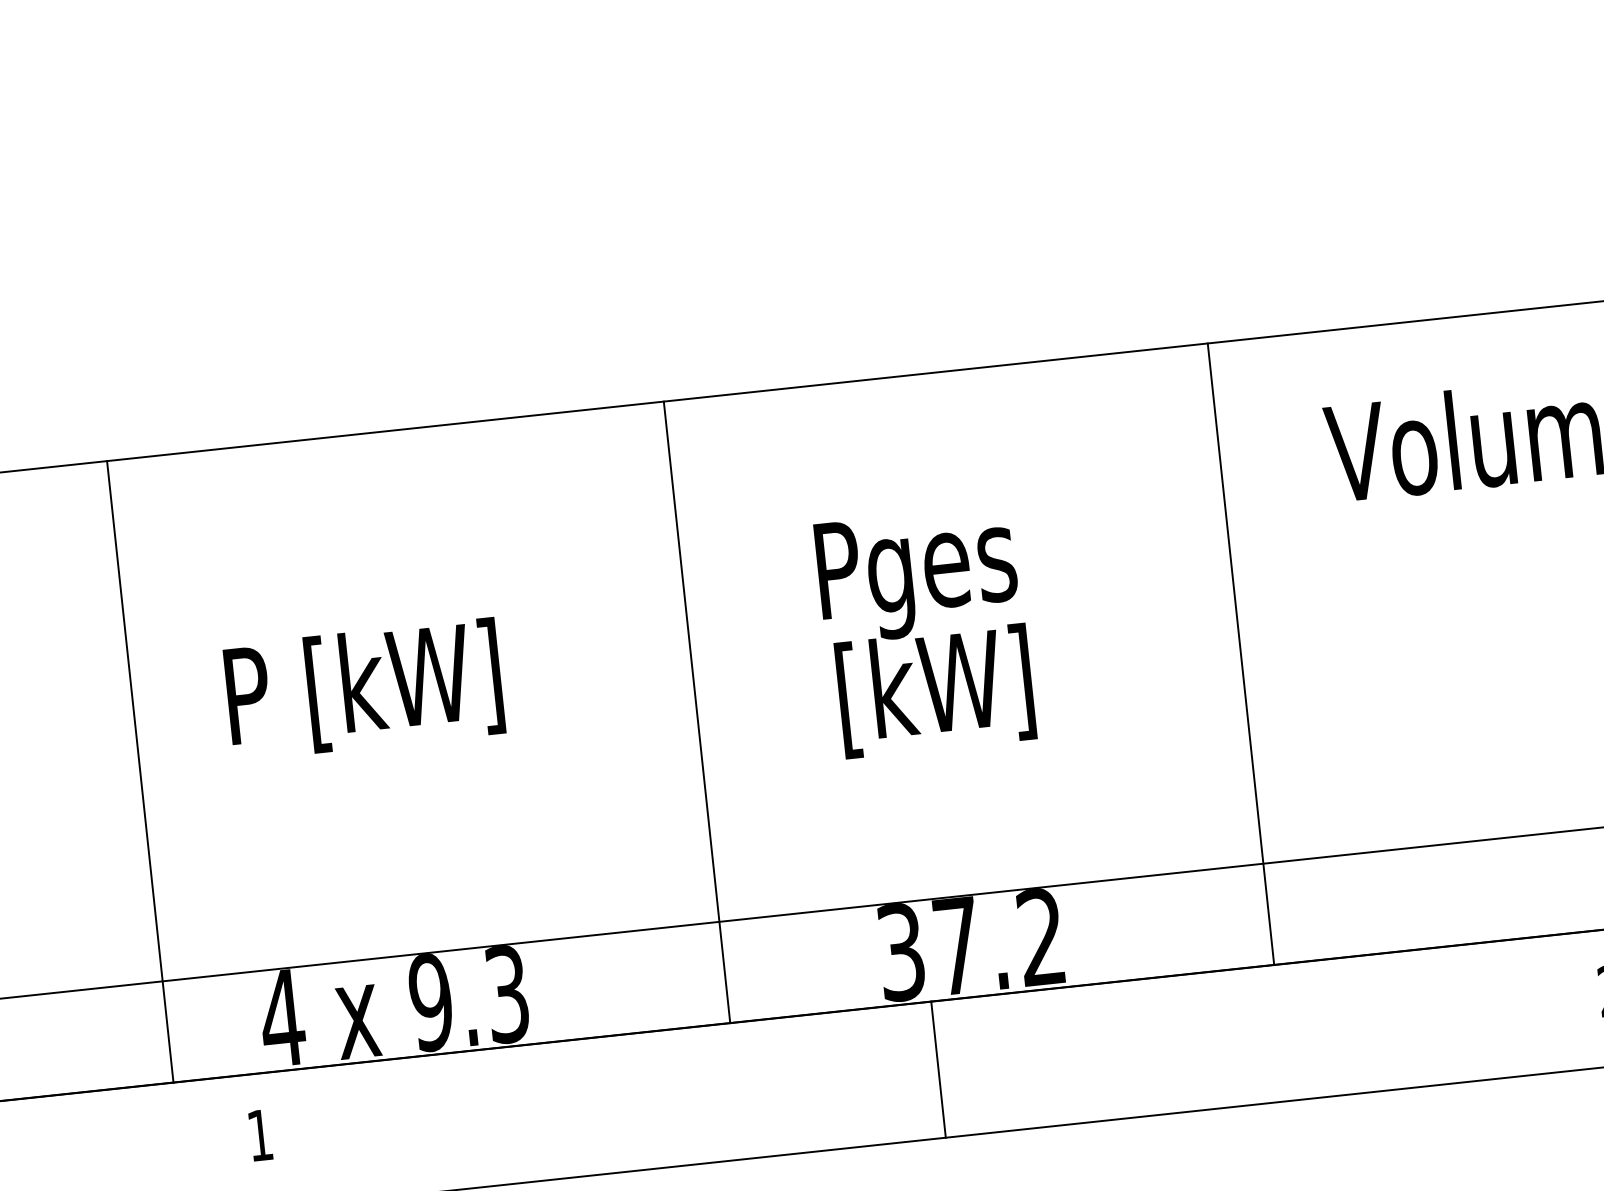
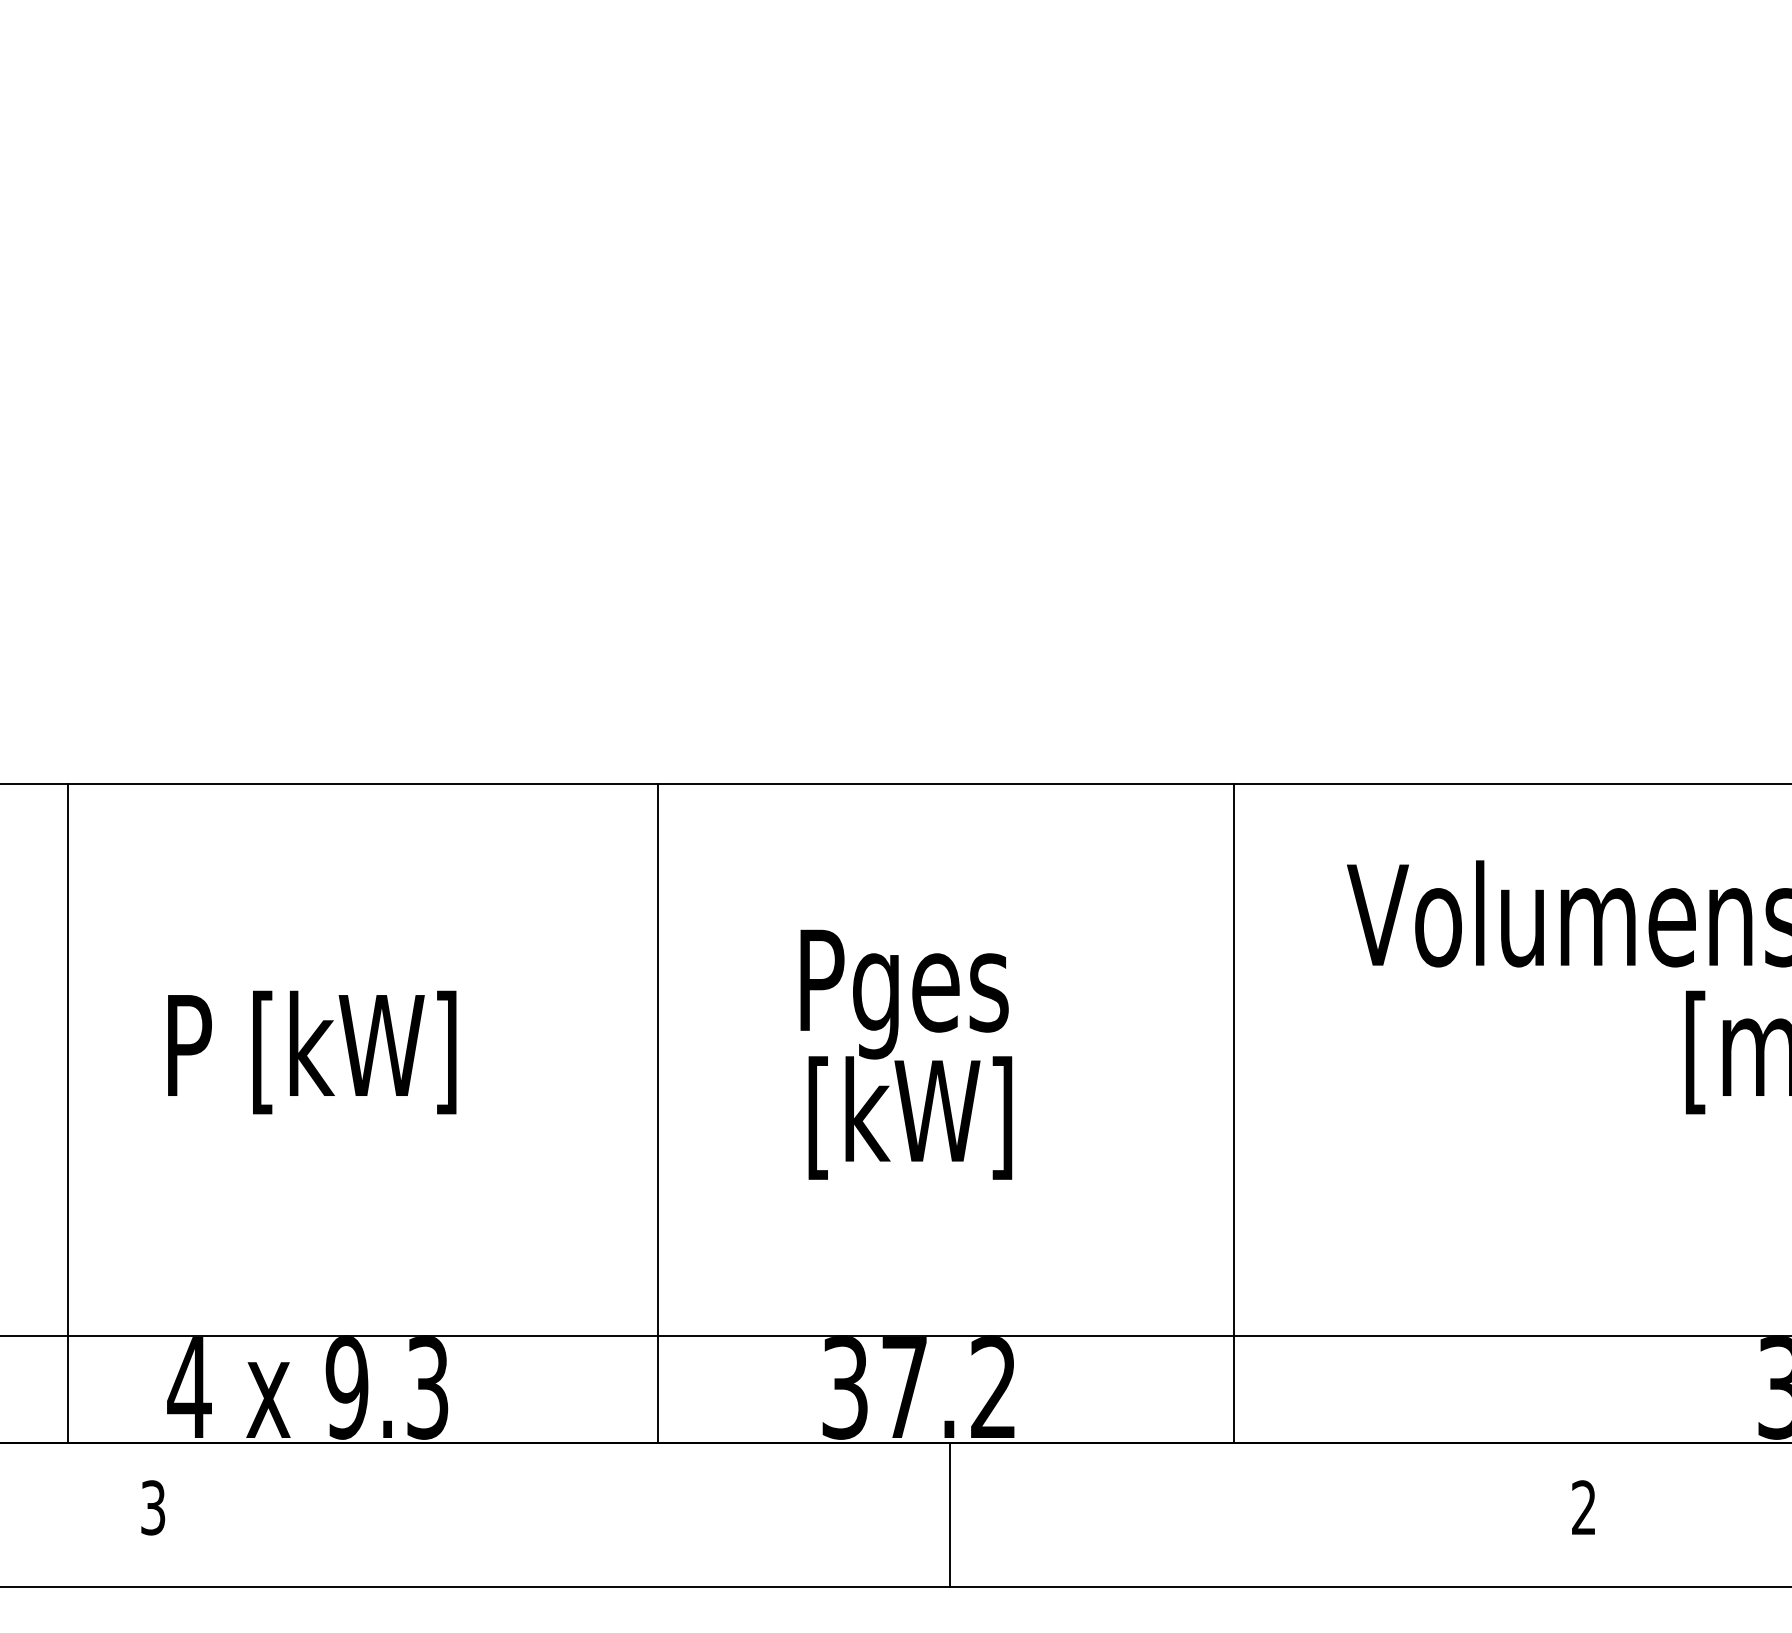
line: (938, 1069) -> (950, 1514), moved
text: (260, 1135) -> (153, 1507), 1 -> 3

